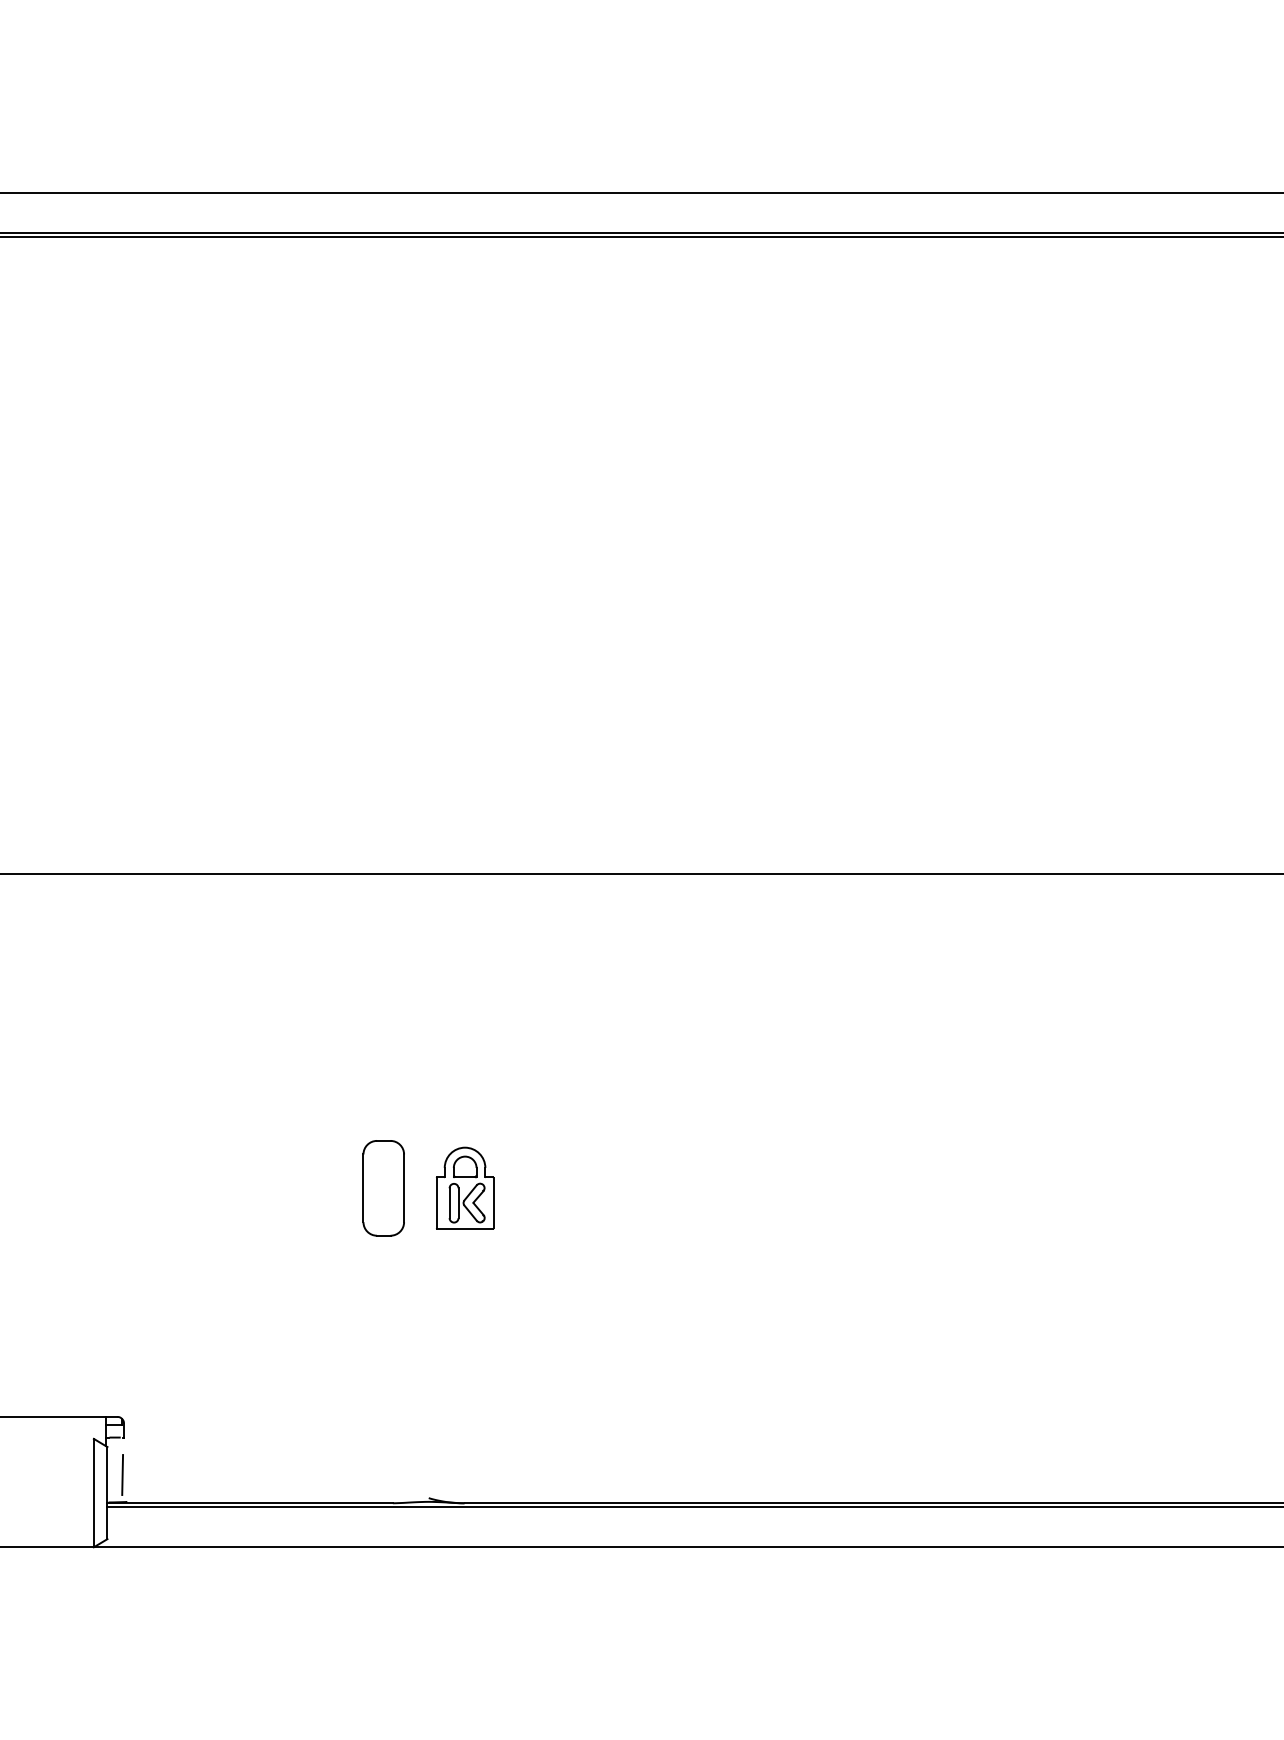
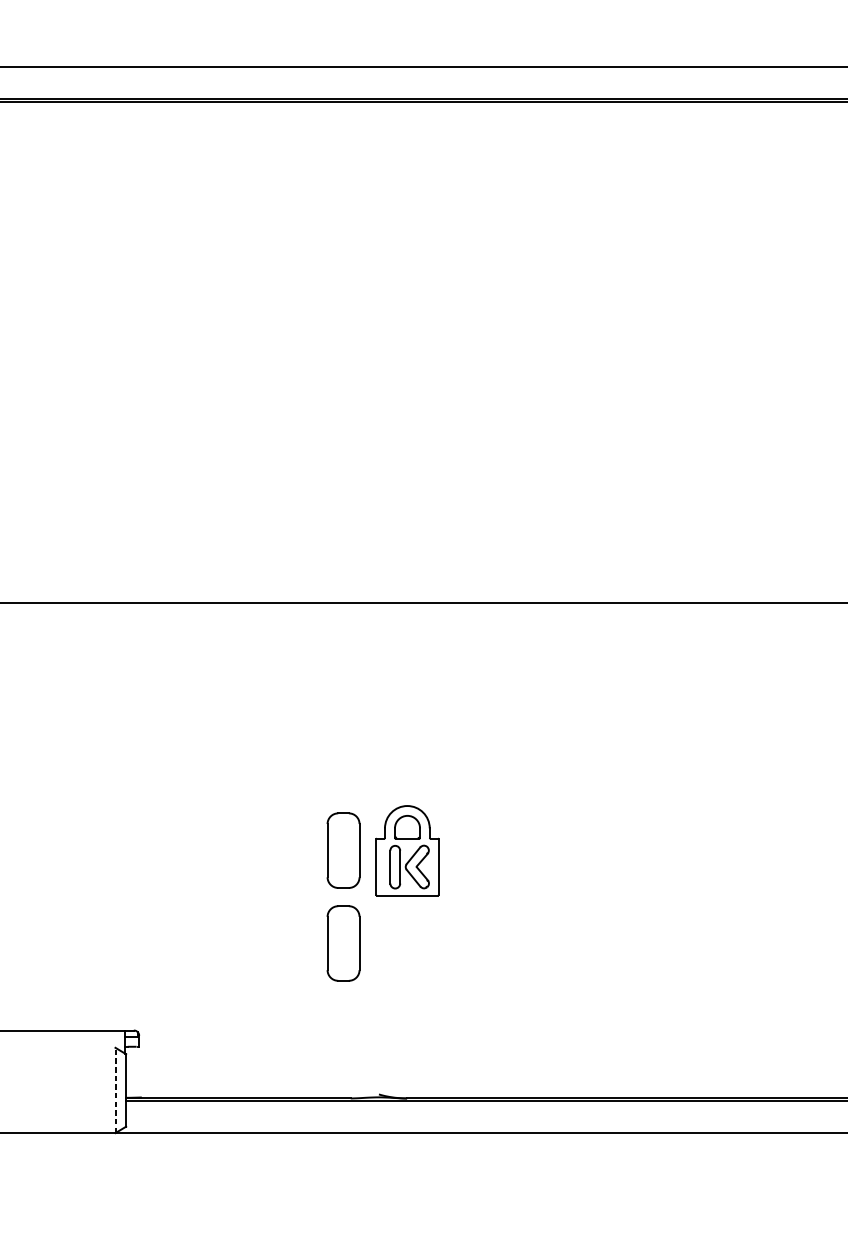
part: (465, 1187) -> (407, 850), size x1.4
part: (383, 1306) -> (343, 943), added
line: (122, 1474) -> (137, 1075), removed
line: (93, 1492) -> (115, 1089), solid -> dashed

